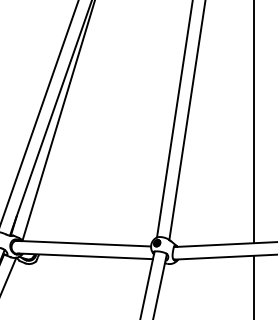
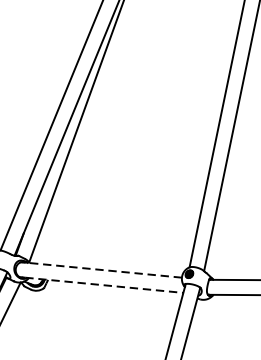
line: (85, 243) -> (104, 269), solid -> dashed
line: (86, 256) -> (104, 285), solid -> dashed

